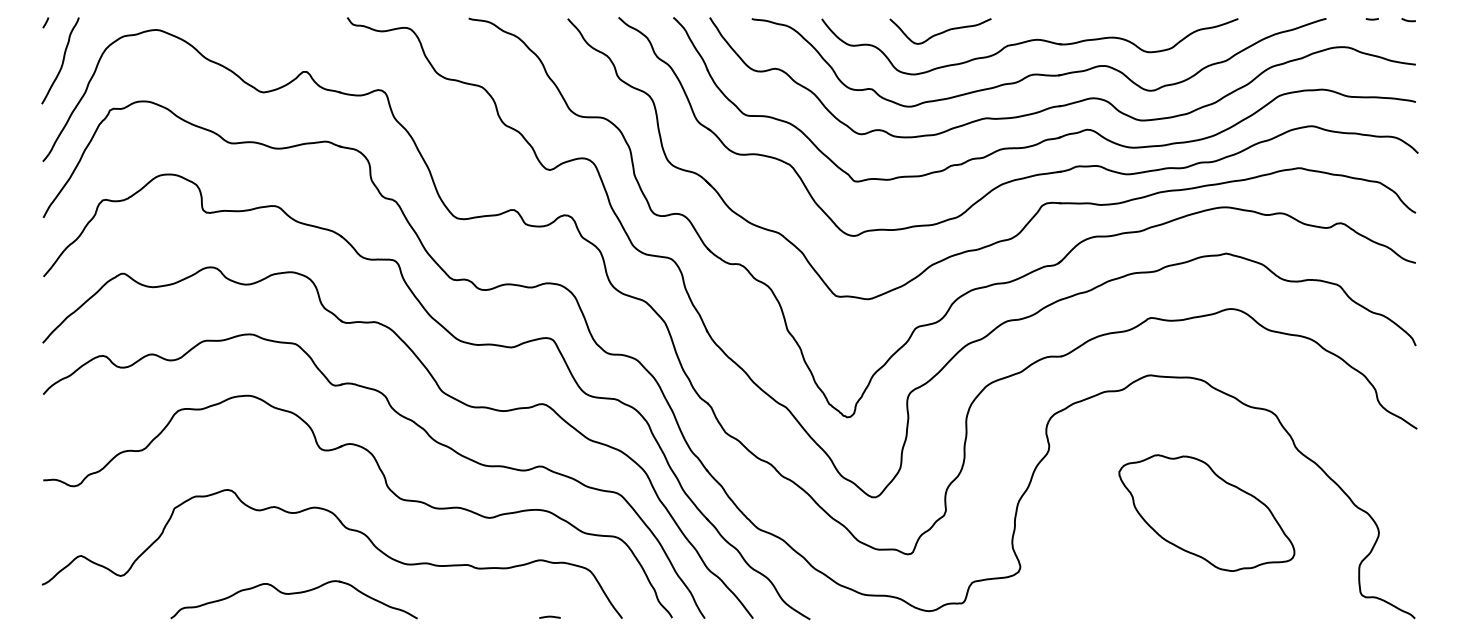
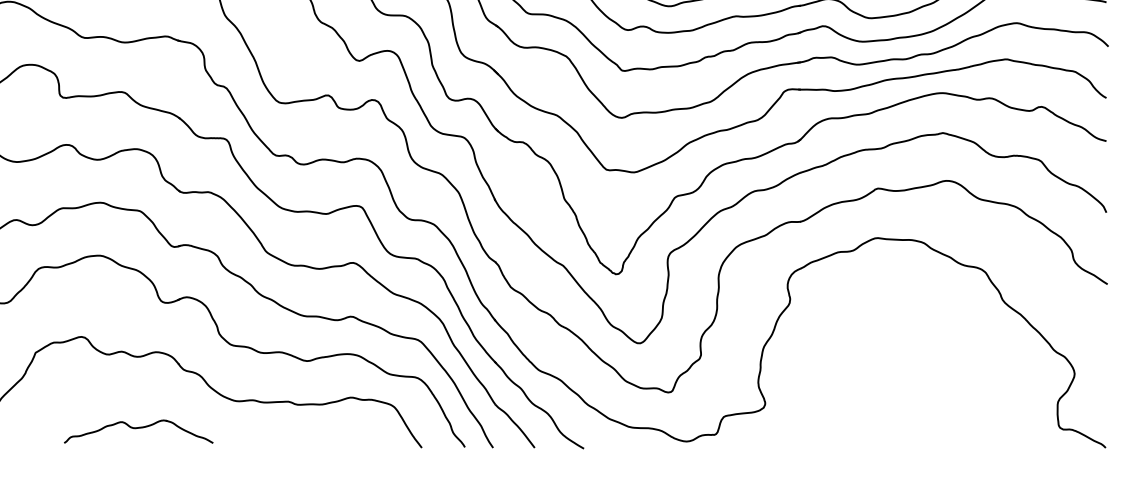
part: (1206, 512) -> (925, 356), removed
part: (293, 599) -> (138, 431), size x0.7
line: (549, 616) -> (359, 446), removed

